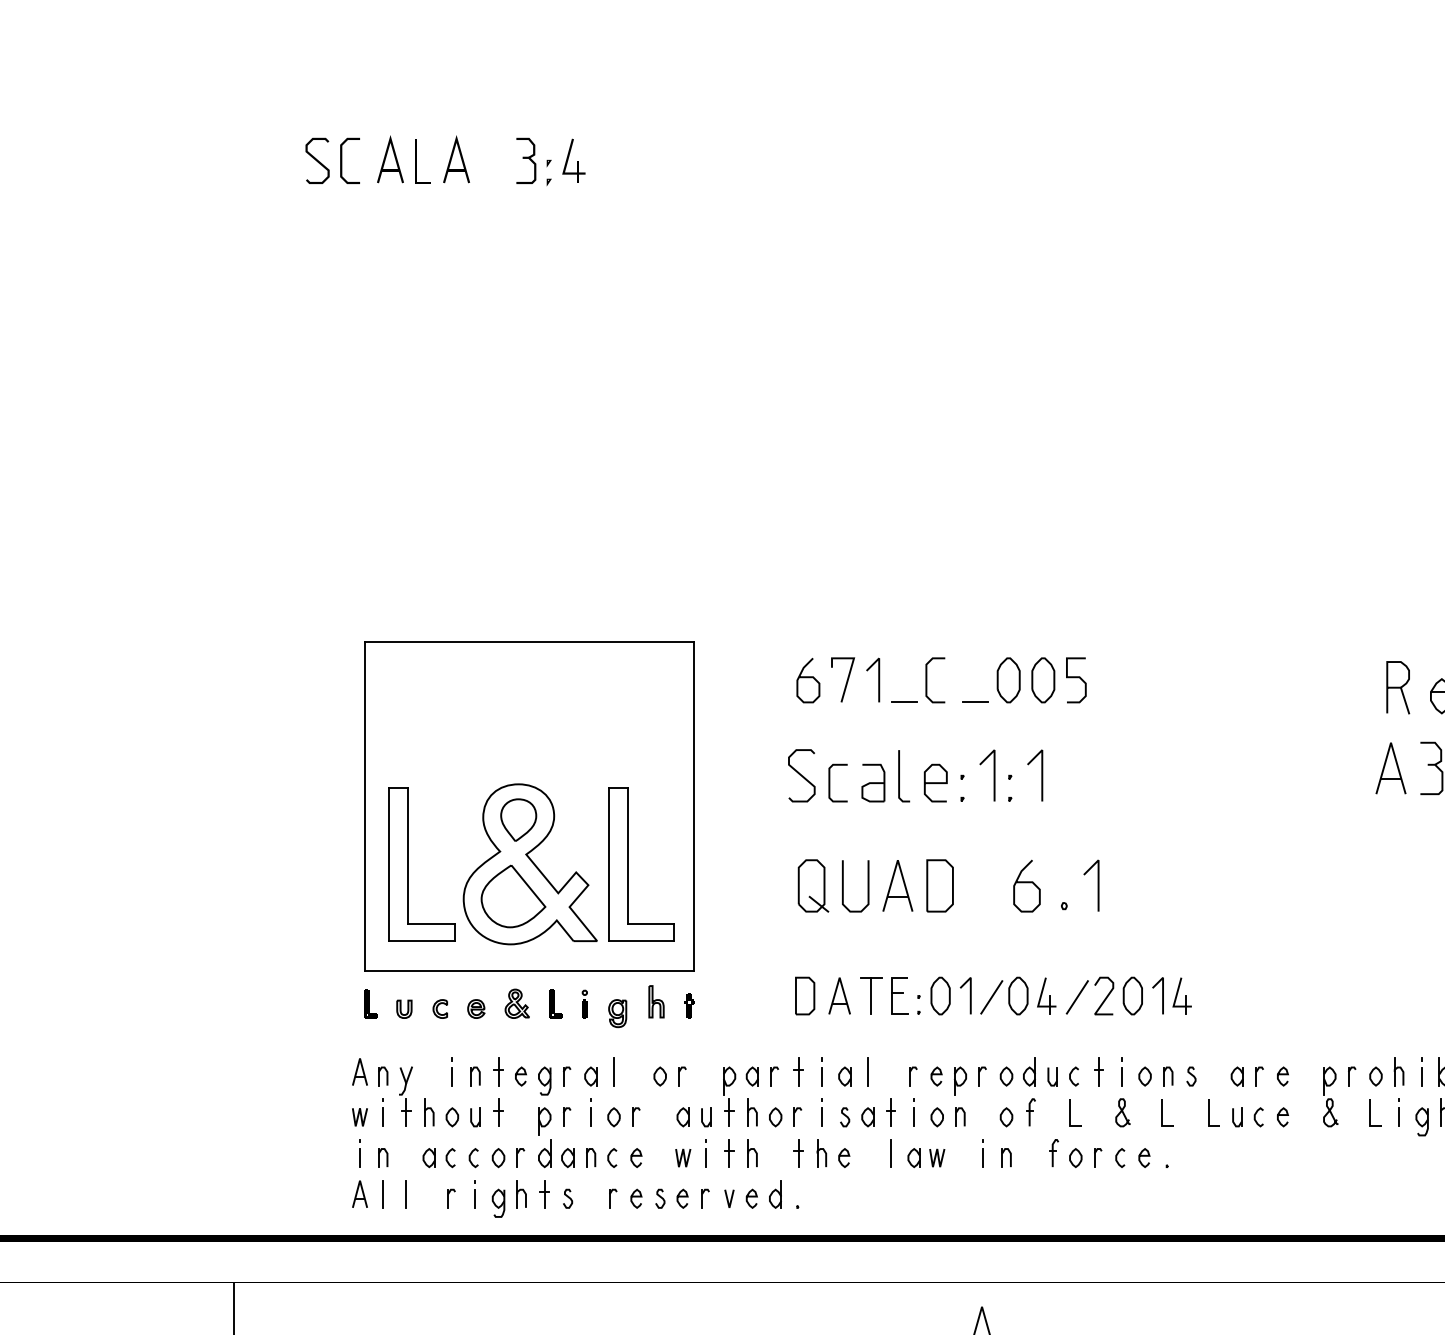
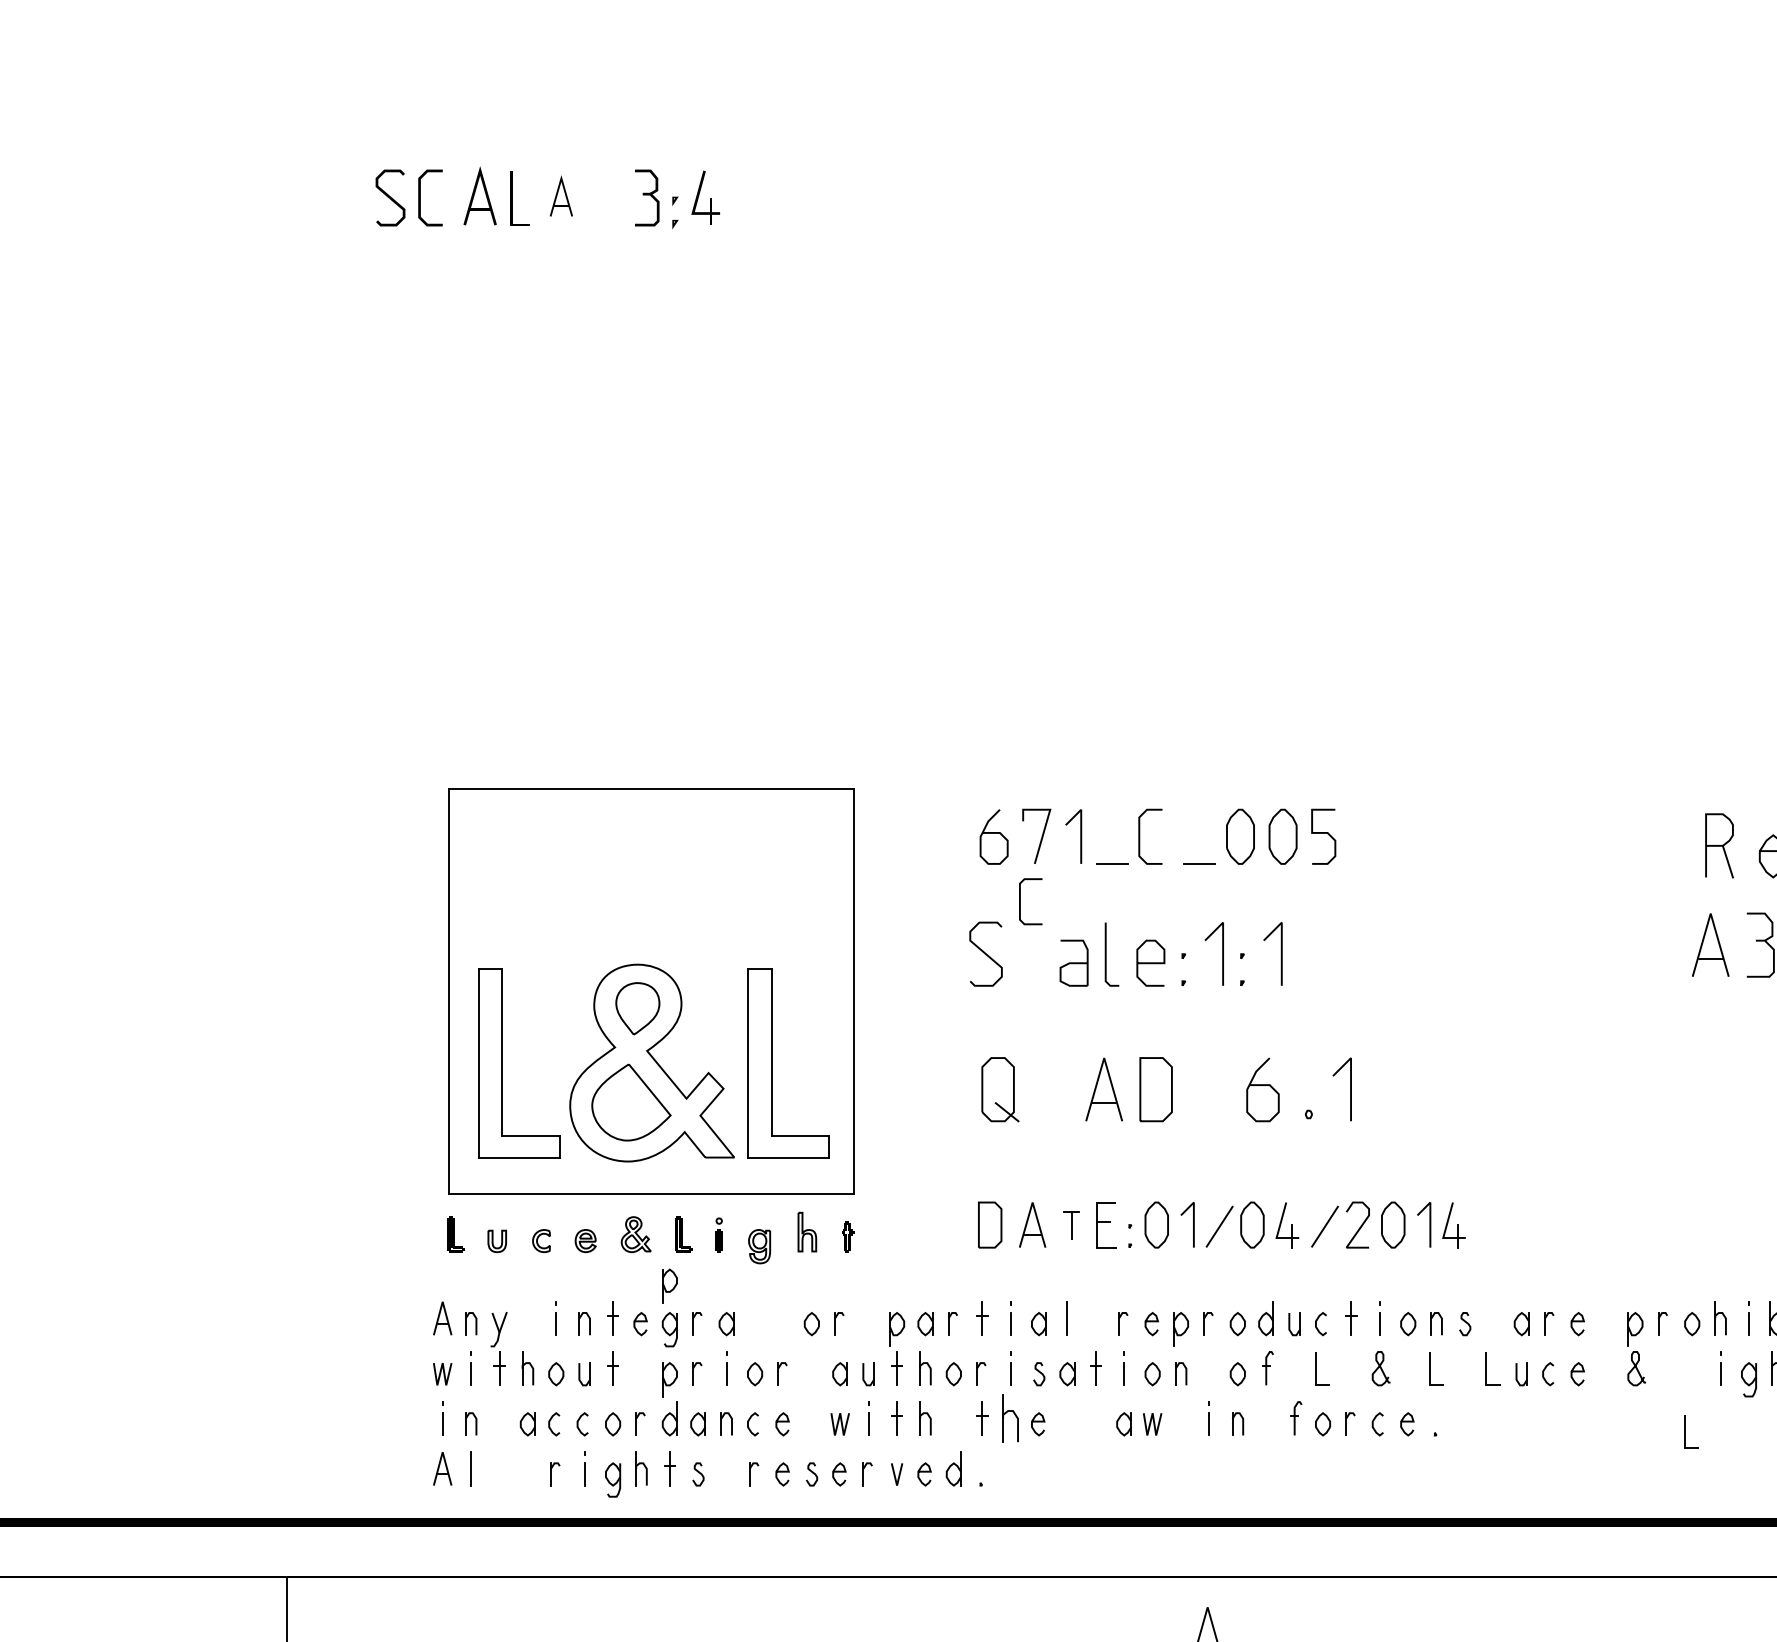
part: (456, 159) -> (561, 196), size x0.7
curve: (830, 782) -> (1021, 900), moved
curve: (843, 886) -> (1037, 1090), removed
part: (871, 995) -> (1071, 1224), size x0.6
part: (544, 1045) -> (669, 1285), added
line: (614, 1071) -> (755, 1317), removed
line: (1370, 1112) -> (1685, 1431), moved
part: (821, 1153) -> (1010, 1418), size x1.4
line: (891, 1153) -> (1096, 1418), removed
line: (406, 1193) -> (499, 1467), removed

